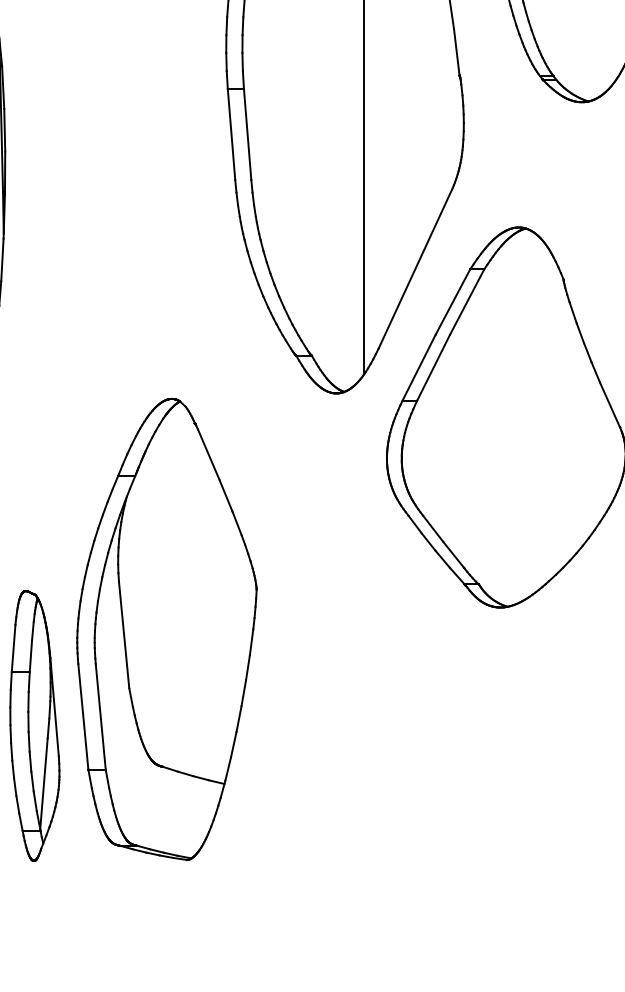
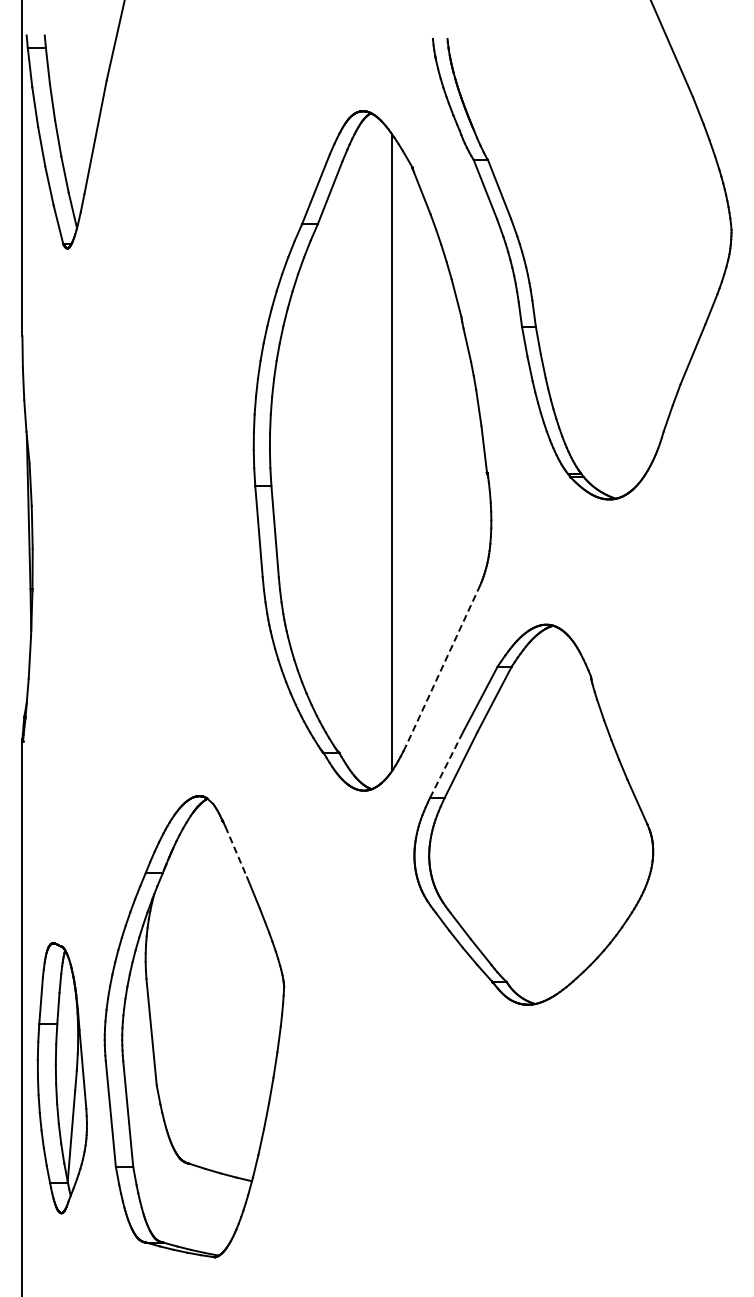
line: (416, 268) -> (443, 665), solid -> dashed
line: (419, 367) -> (446, 764), solid -> dashed
line: (209, 454) -> (236, 851), solid -> dashed
part: (34, 726) -> (61, 1078), moved

